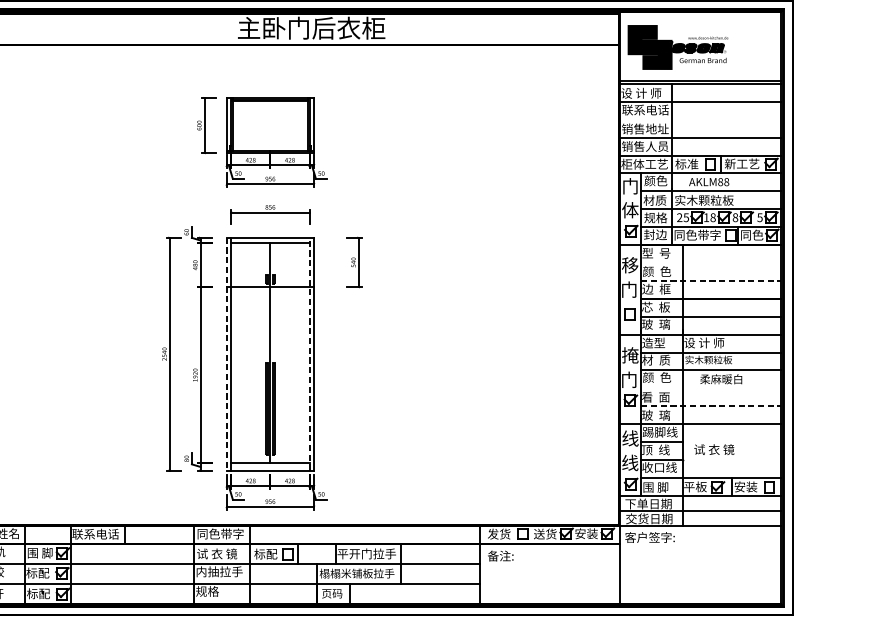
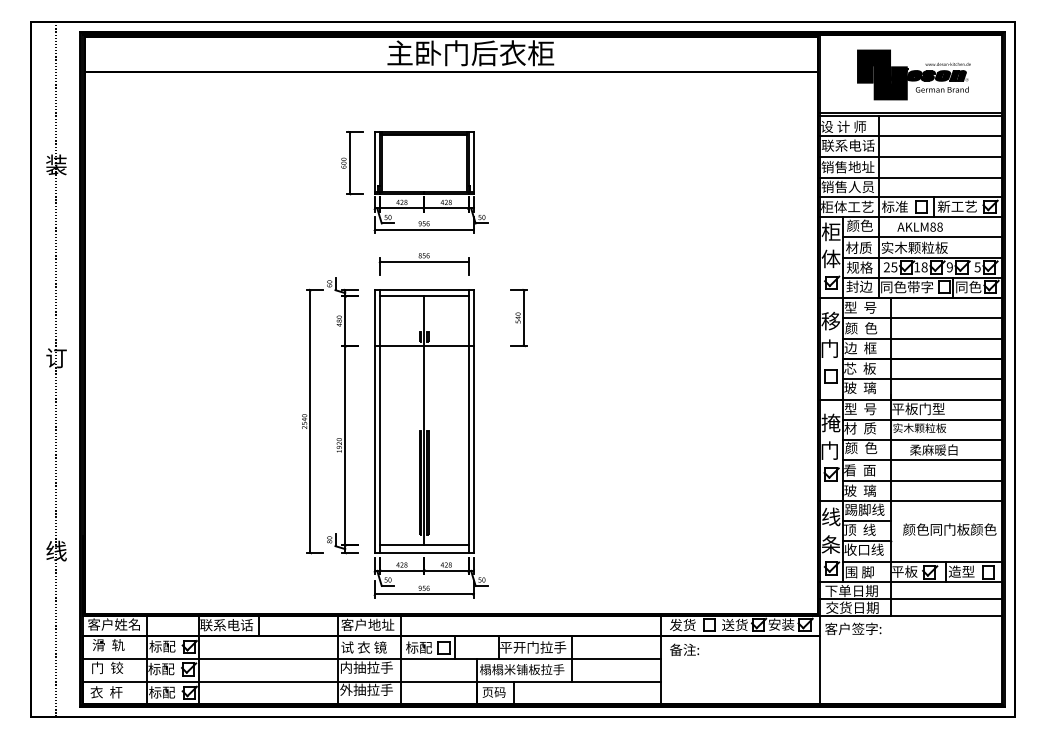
part: (677, 47) -> (913, 74), moved
line: (700, 120) -> (910, 157), added
text: (629, 185) -> (830, 231), 门 -> 柜
text: (735, 217) -> (949, 267), 8 -> 9
line: (711, 262) -> (922, 318), added
line: (711, 280) -> (922, 338), dashed -> solid
text: (656, 342) -> (860, 408), 造型 -> 型  号
text: (707, 342) -> (918, 408), 设 计 师 -> 平板门型
line: (226, 354) -> (374, 421), dashed -> solid
line: (309, 354) -> (468, 421), dashed -> solid
line: (711, 388) -> (922, 460), added
line: (711, 406) -> (922, 480), dashed -> solid
text: (735, 449) -> (949, 529), 试 衣 镜 -> 颜色同门板颜色
text: (629, 462) -> (830, 544), 线 -> 条
text: (745, 486) -> (961, 571), 安装 -> 造型
text: (220, 533) -> (367, 624), 同色带字 -> 客户地址
text: (39, 553) -> (163, 646), 围 脚 -> 标配
text: (219, 591) -> (366, 689), 规格 -> 外抽拉手

